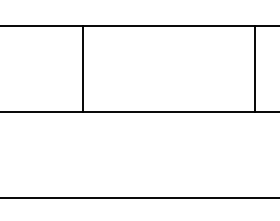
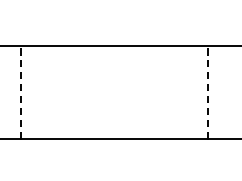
line: (83, 69) -> (21, 92), solid -> dashed
line: (254, 69) -> (207, 92), solid -> dashed

